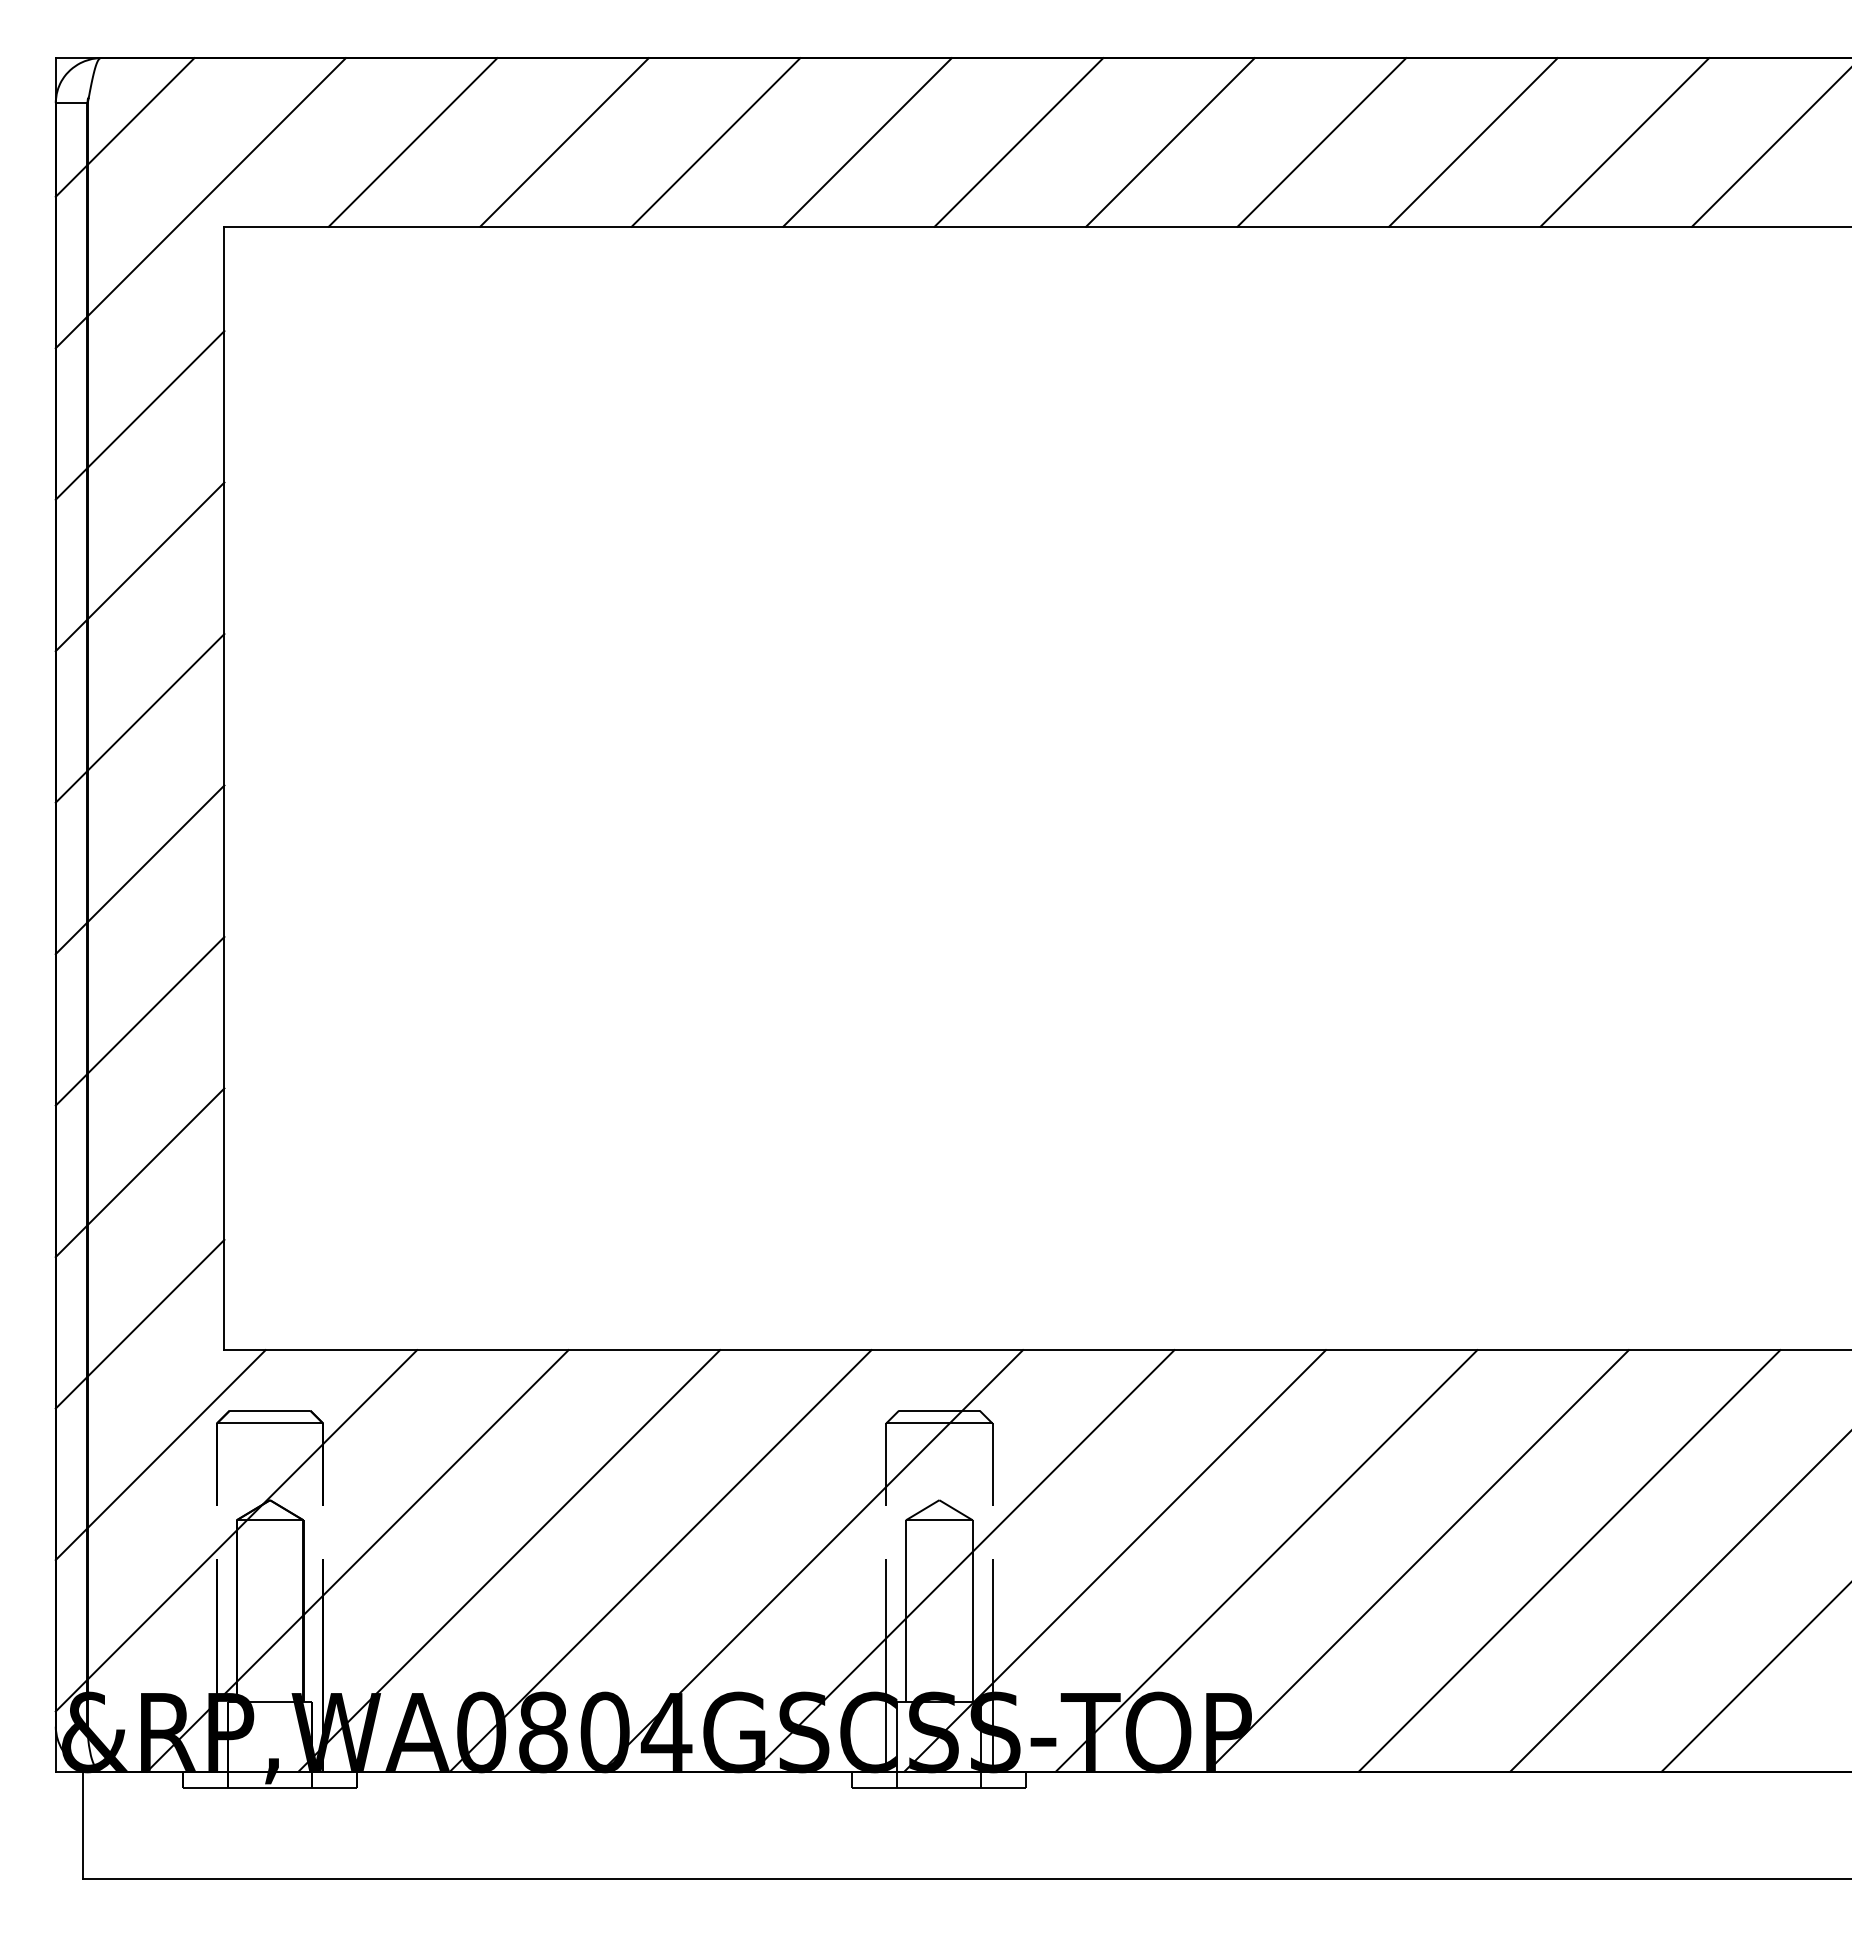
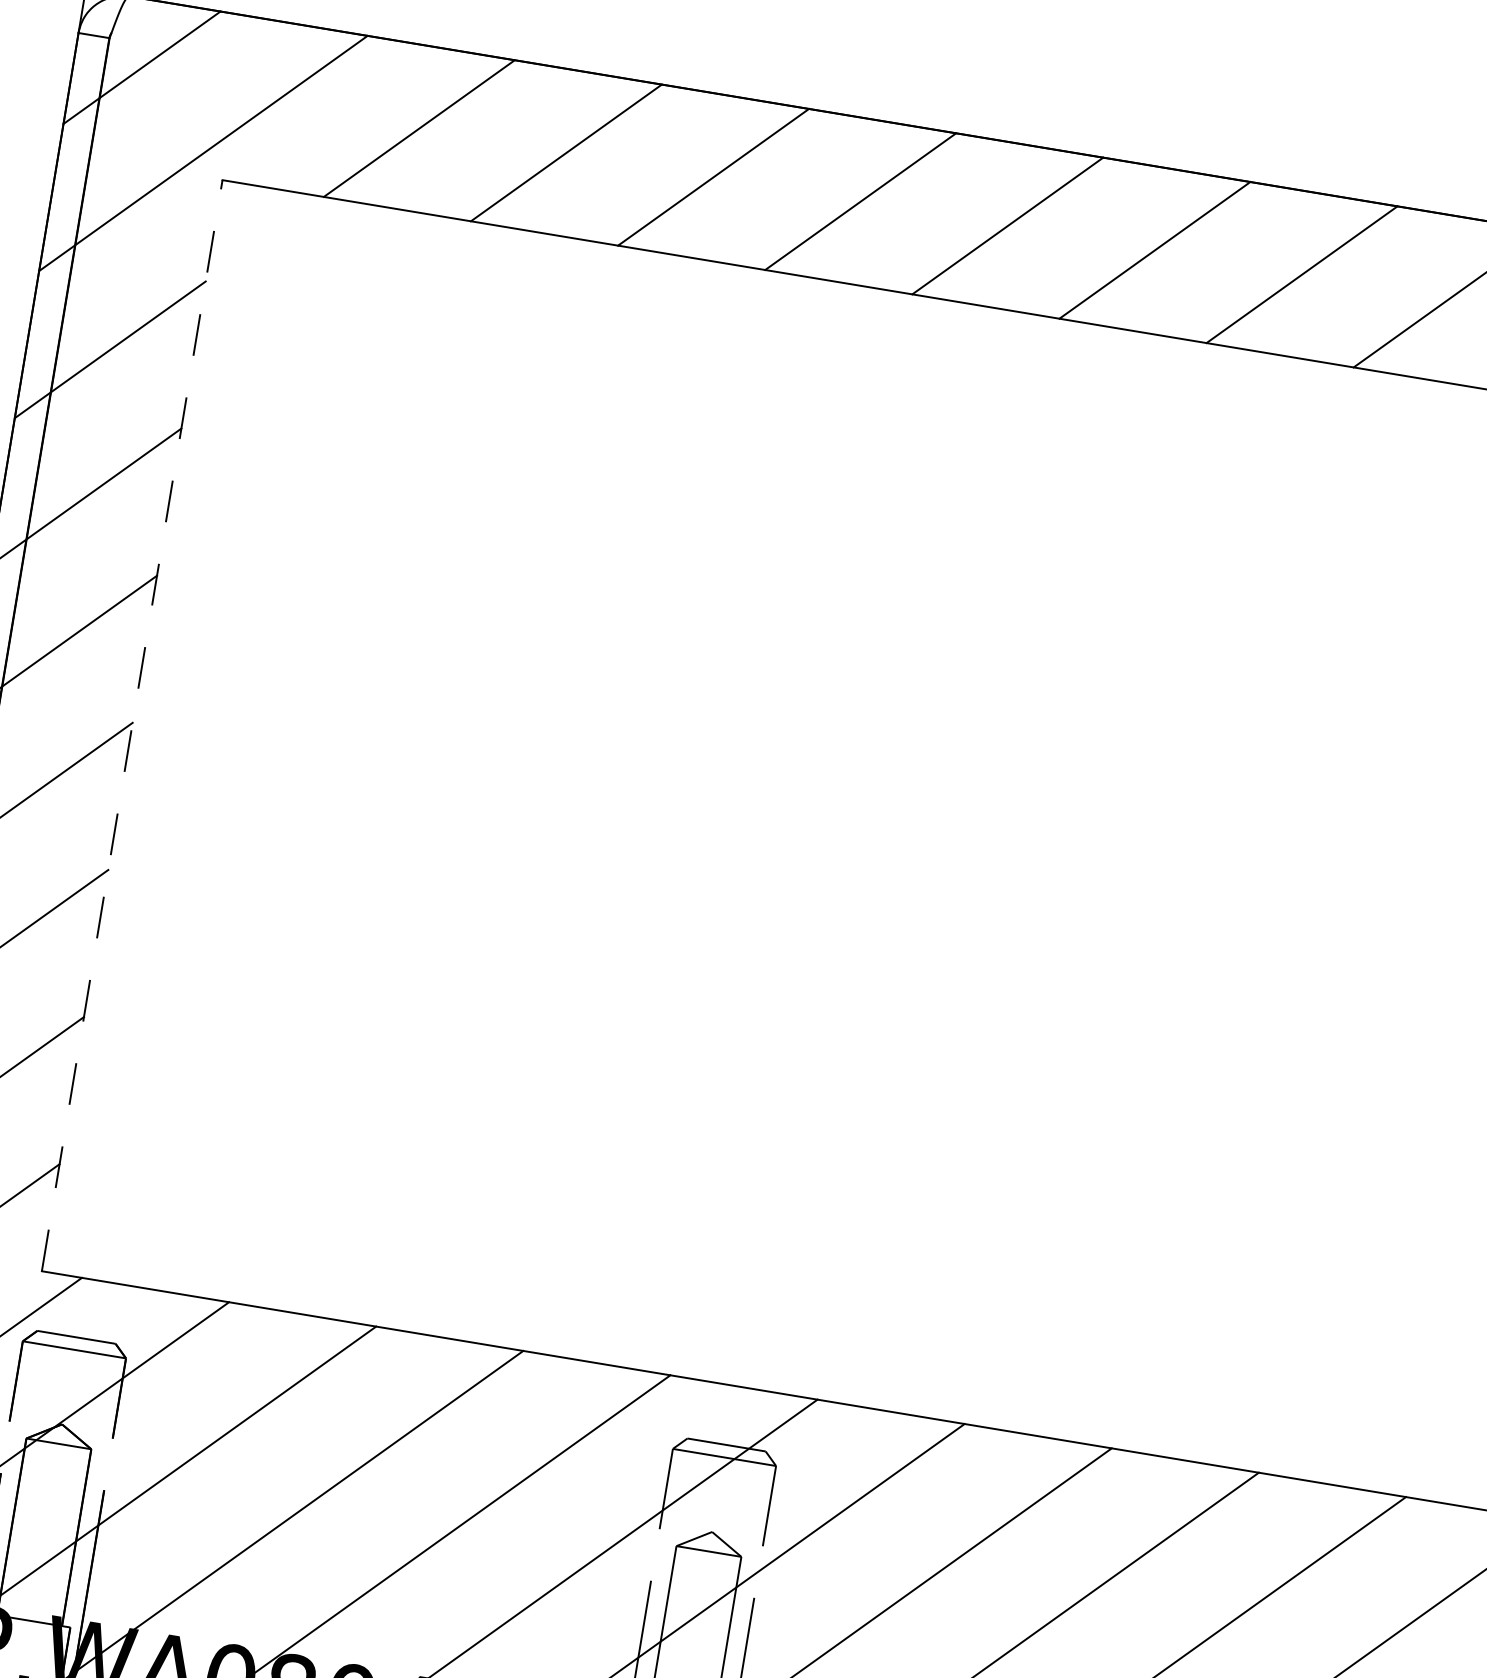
line: (224, 788) -> (132, 725), solid -> dashed

